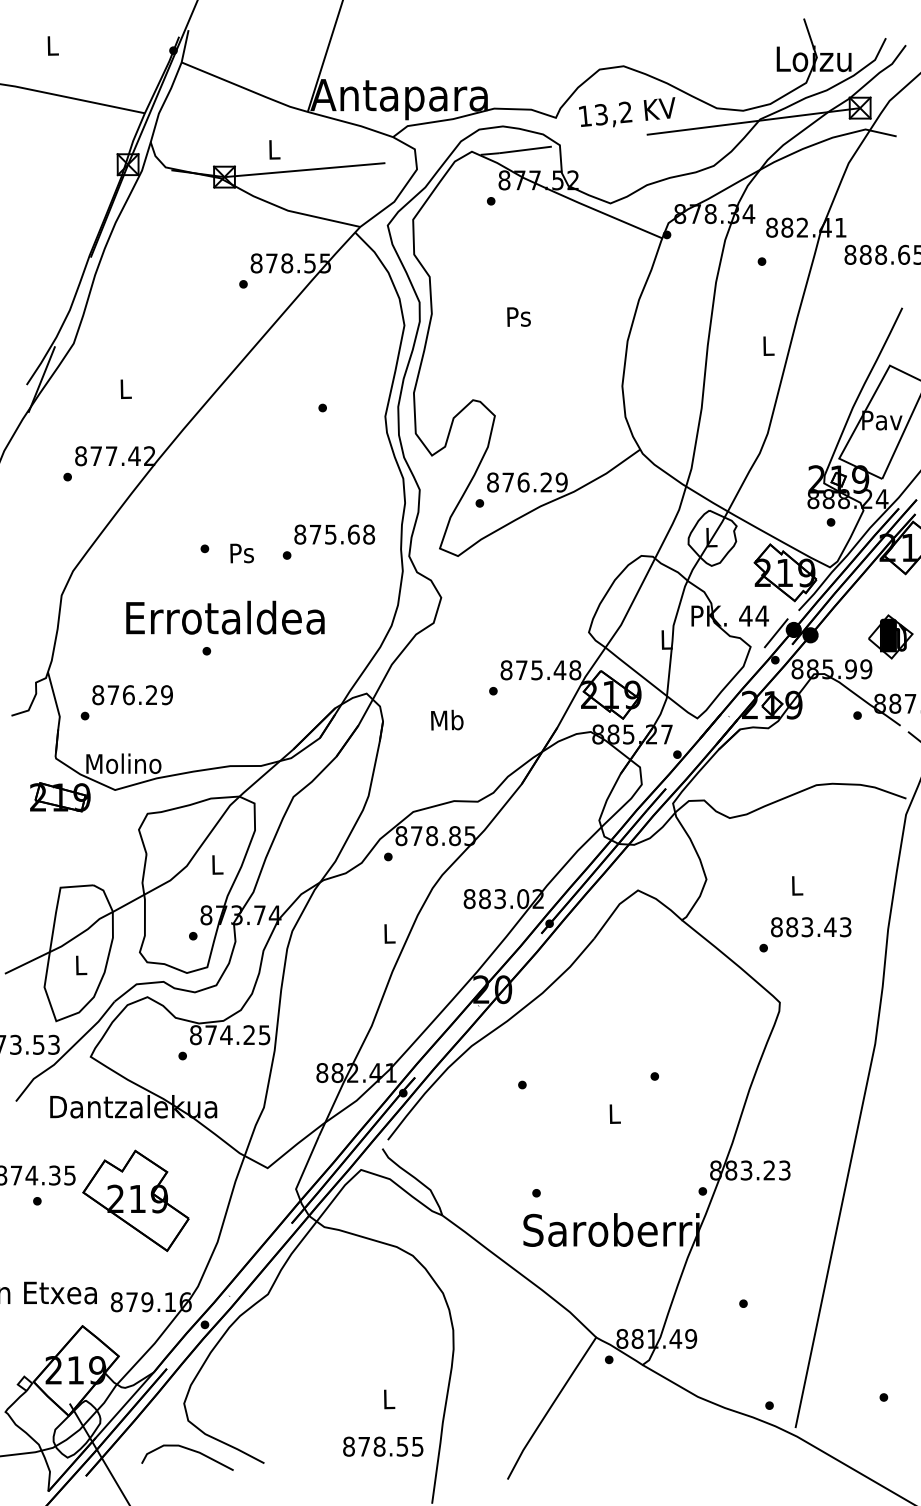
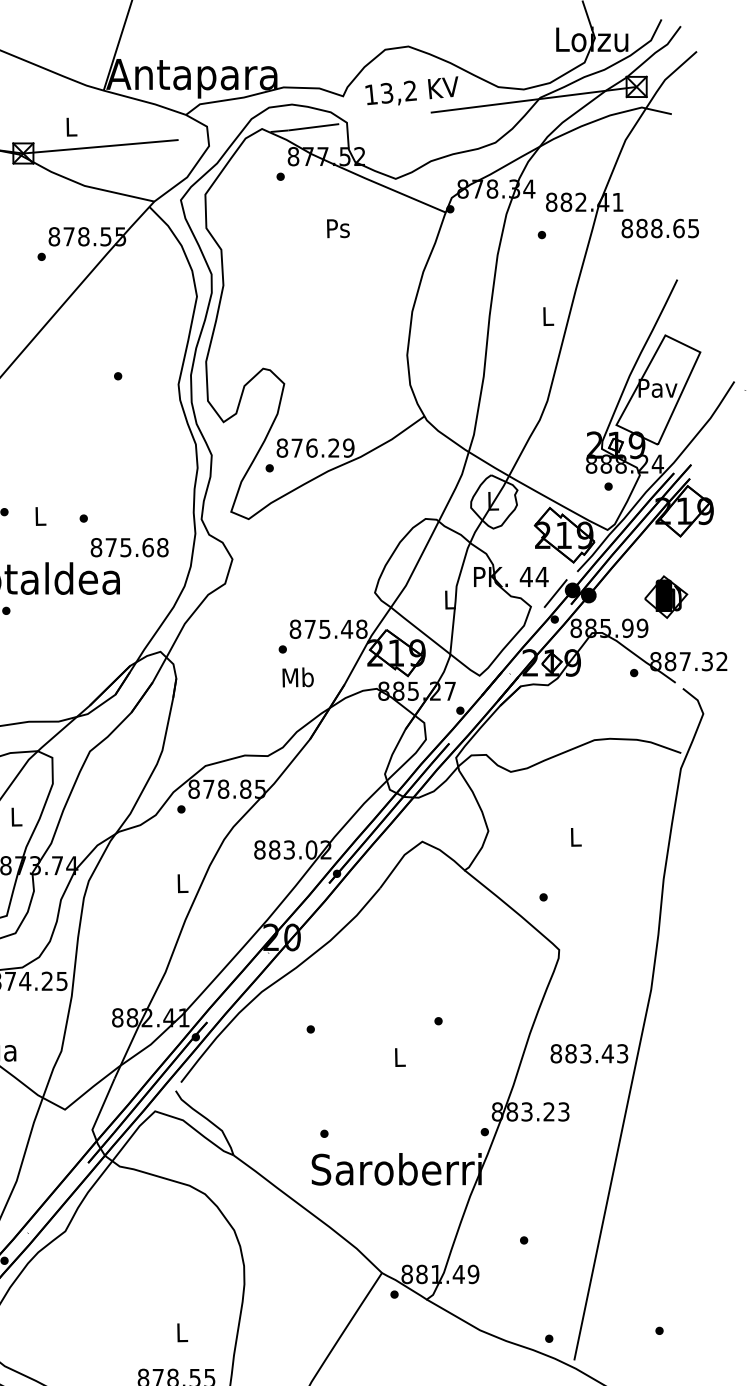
text: (518, 316) -> (337, 228), moved
text: (334, 534) -> (129, 547), moved
text: (241, 553) -> (39, 516), Ps -> L
text: (447, 719) -> (298, 676), moved
text: (811, 927) -> (589, 1054), moved

